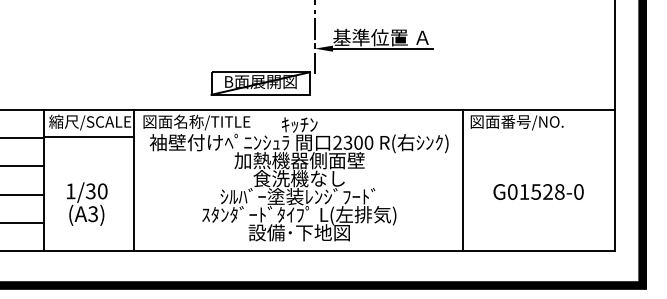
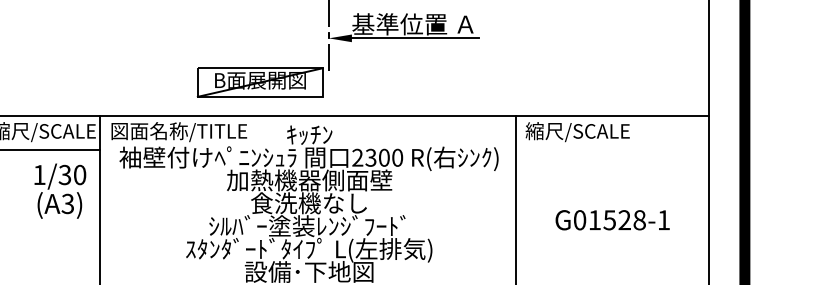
text: (516, 122) -> (584, 132), 図面番号/NO. -> 縮尺/SCALE
text: (578, 191) -> (663, 219), G01528-0 -> G01528-1
text: (87, 203) -> (60, 190), moved

